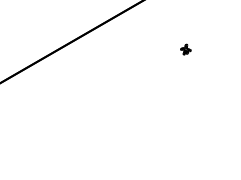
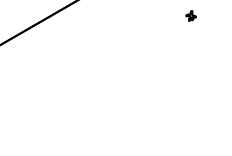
part: (185, 49) -> (190, 15), moved

